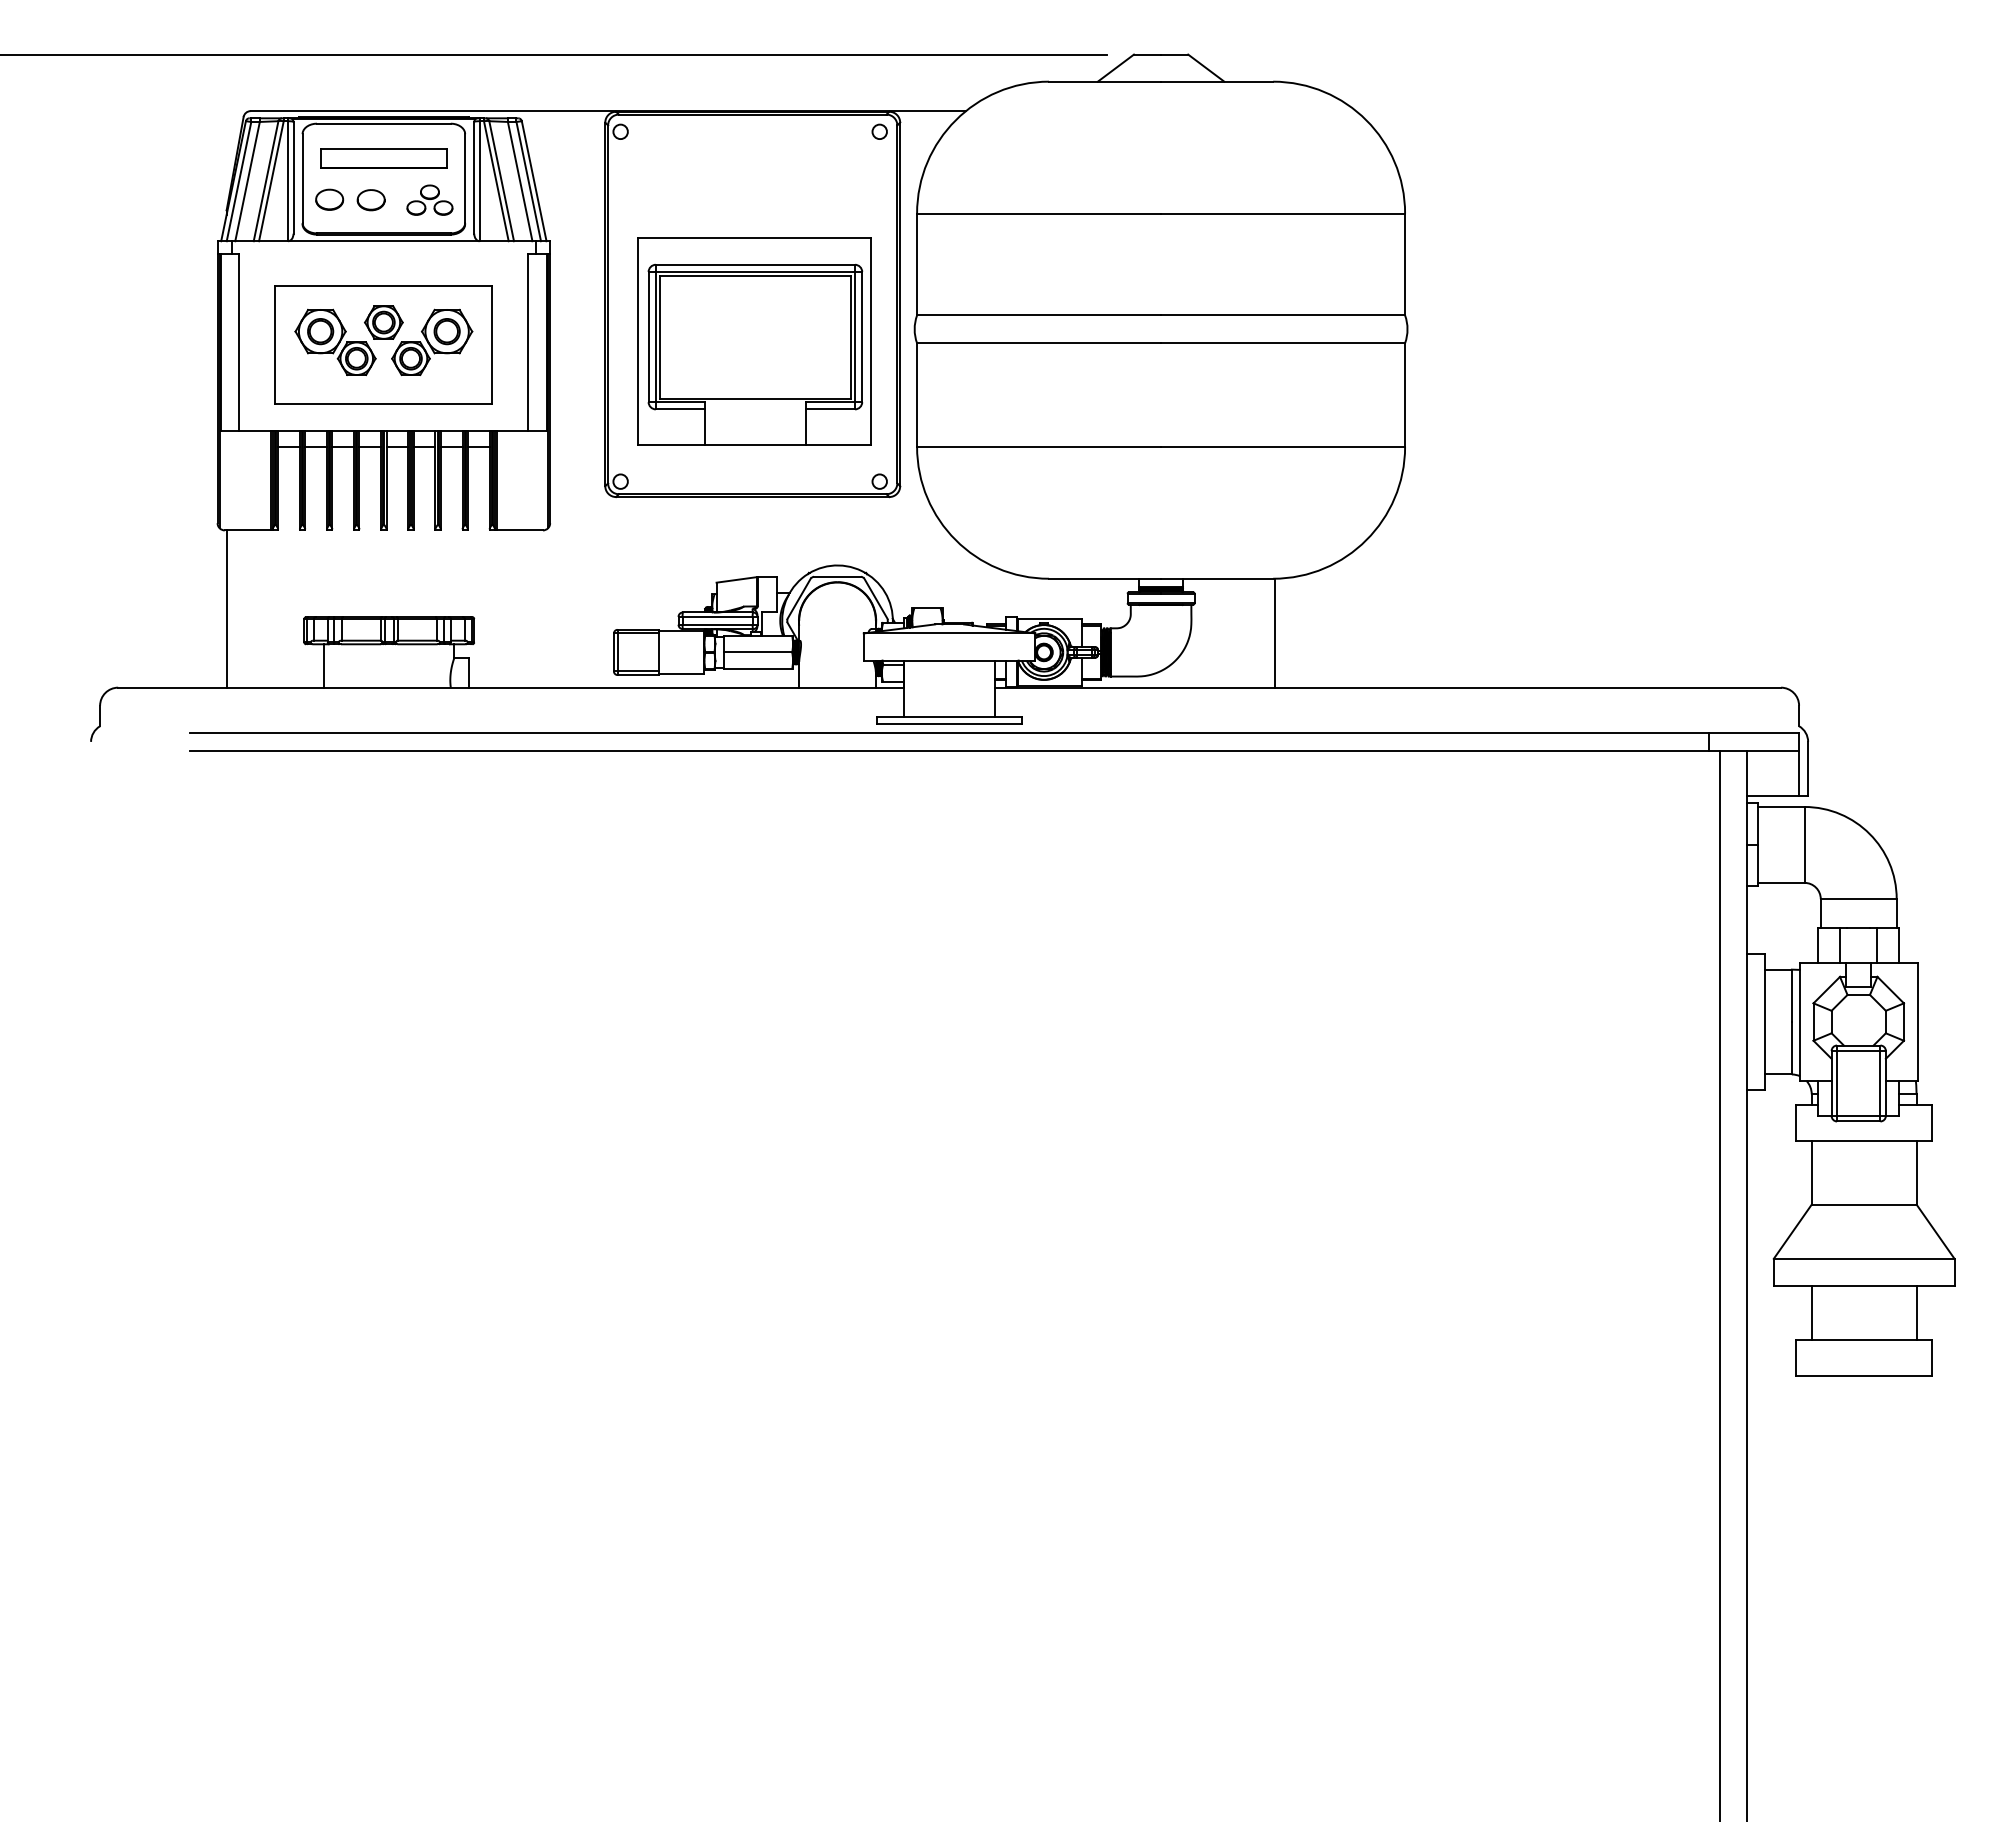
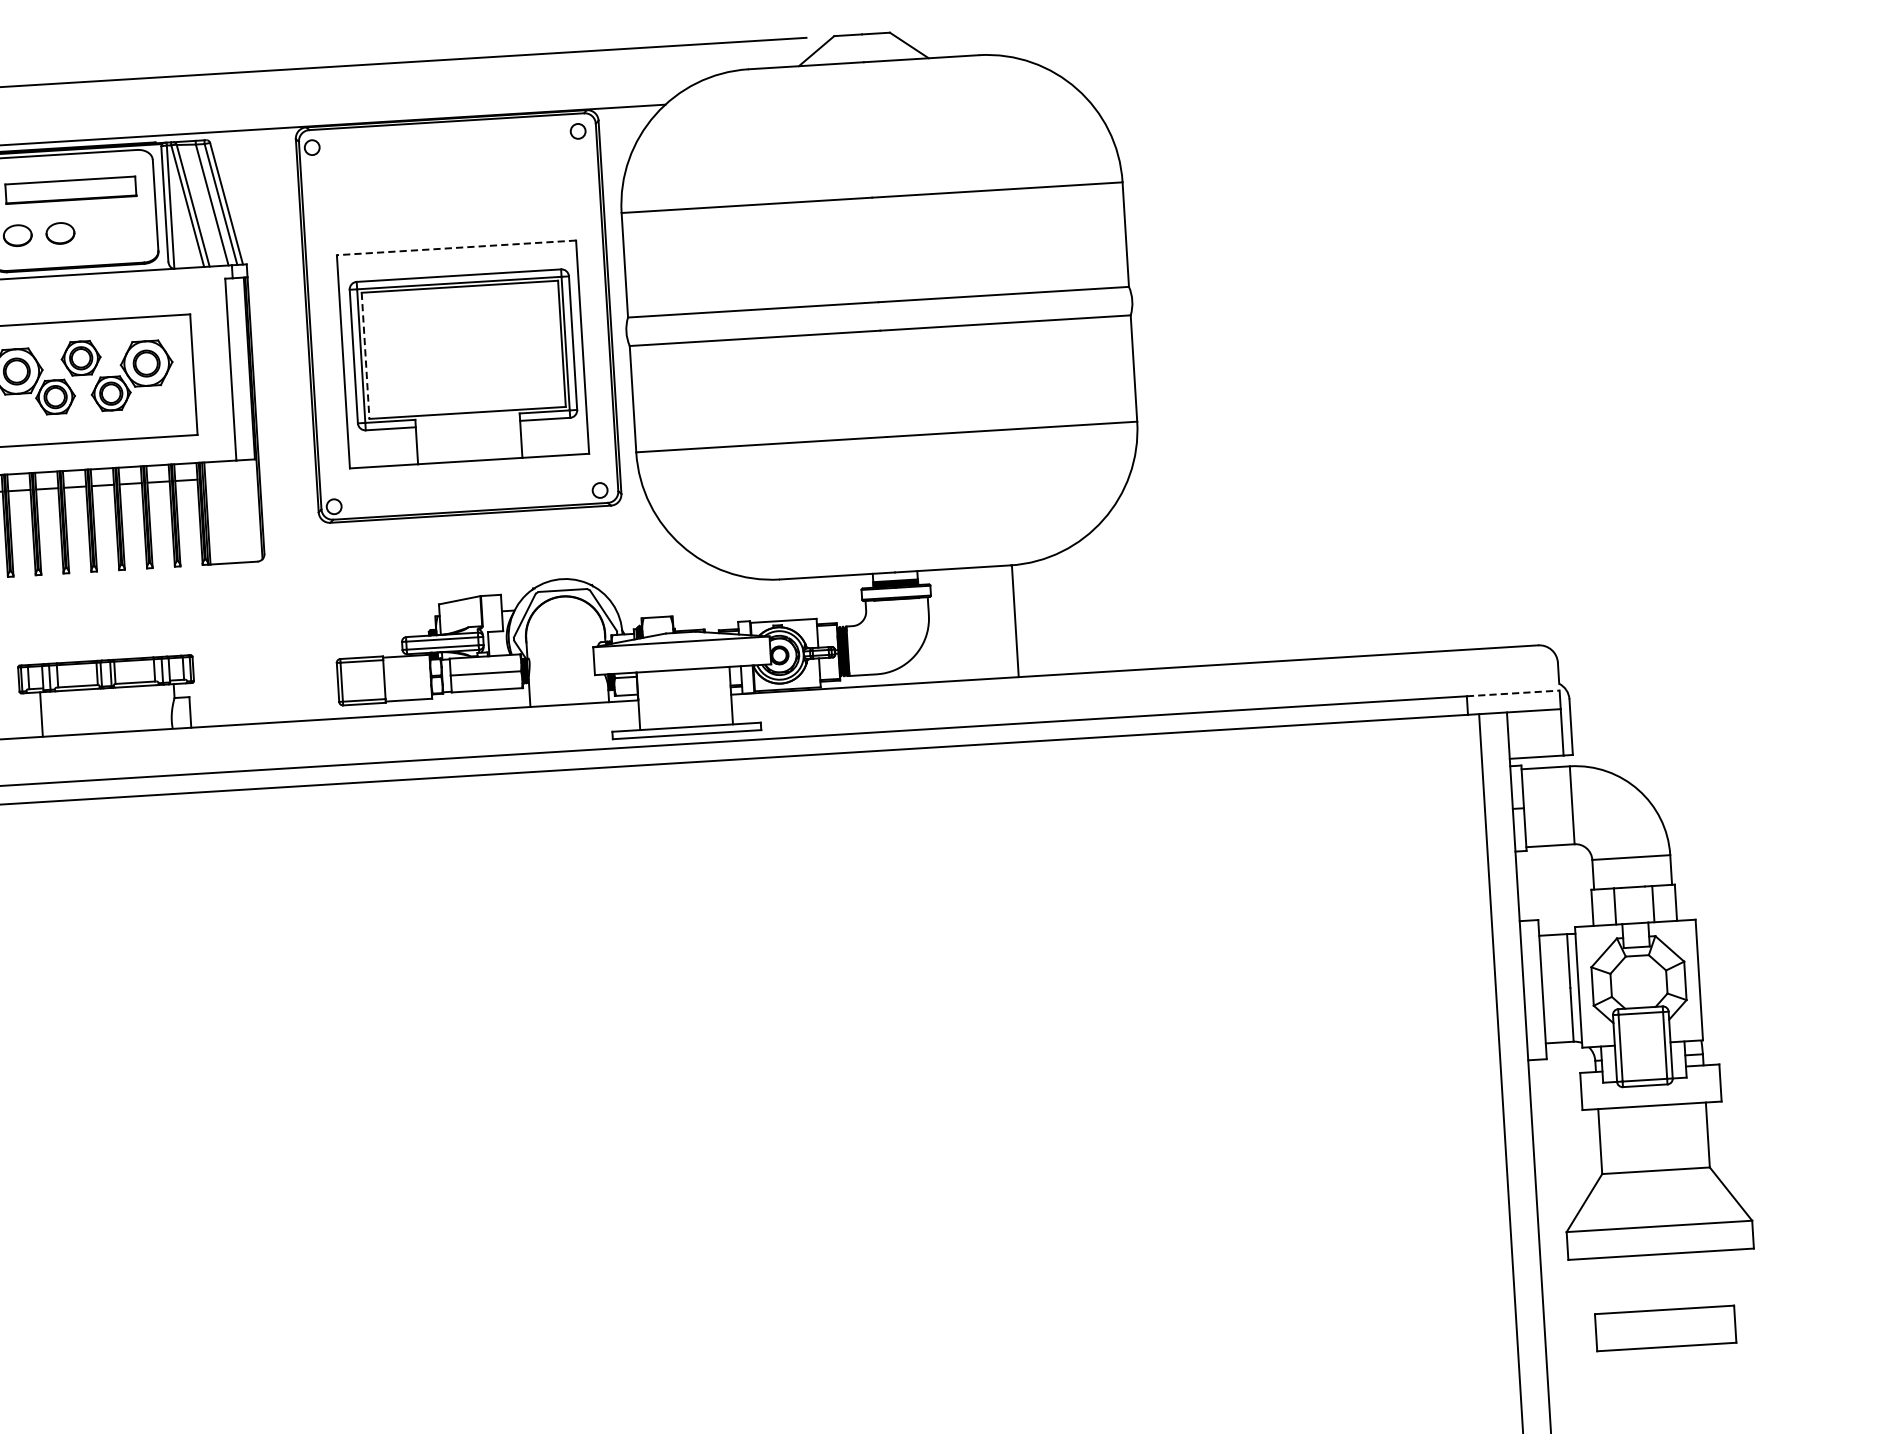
part: (429, 199) -> (120, 229), removed
line: (754, 237) -> (456, 247), solid -> dashed
line: (660, 337) -> (366, 356), solid -> dashed
line: (1754, 732) -> (1513, 693), solid -> dashed
line: (1811, 1312) -> (1608, 1284), removed
line: (1916, 1312) -> (1716, 1278), removed

